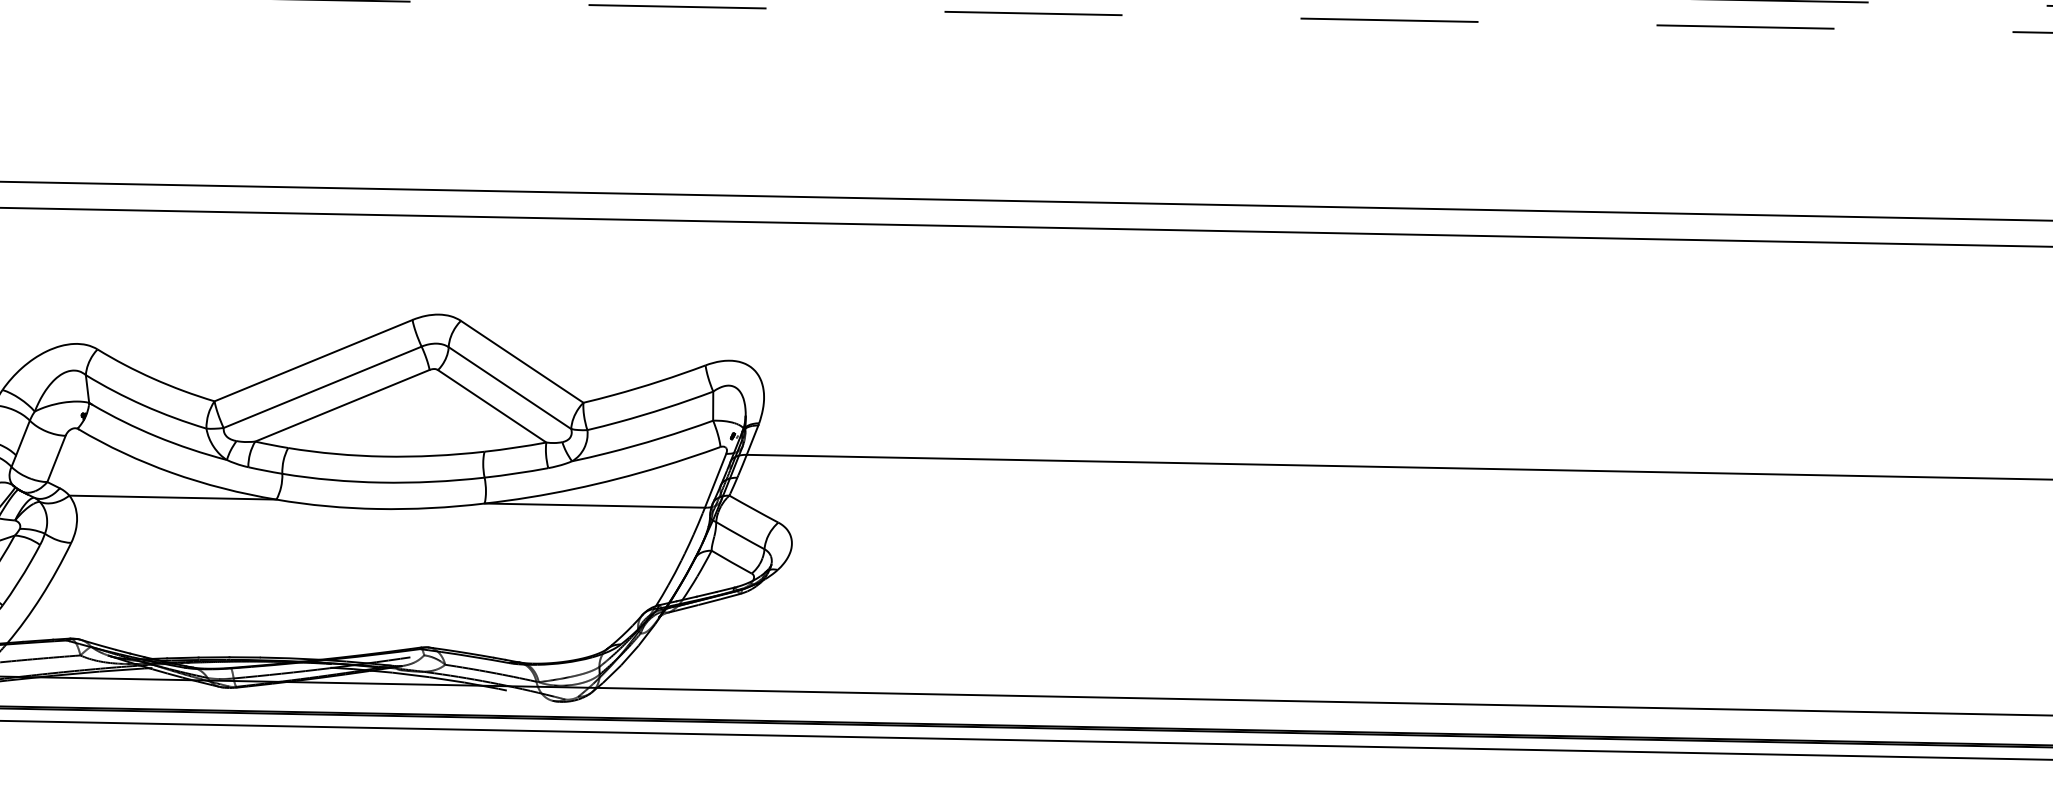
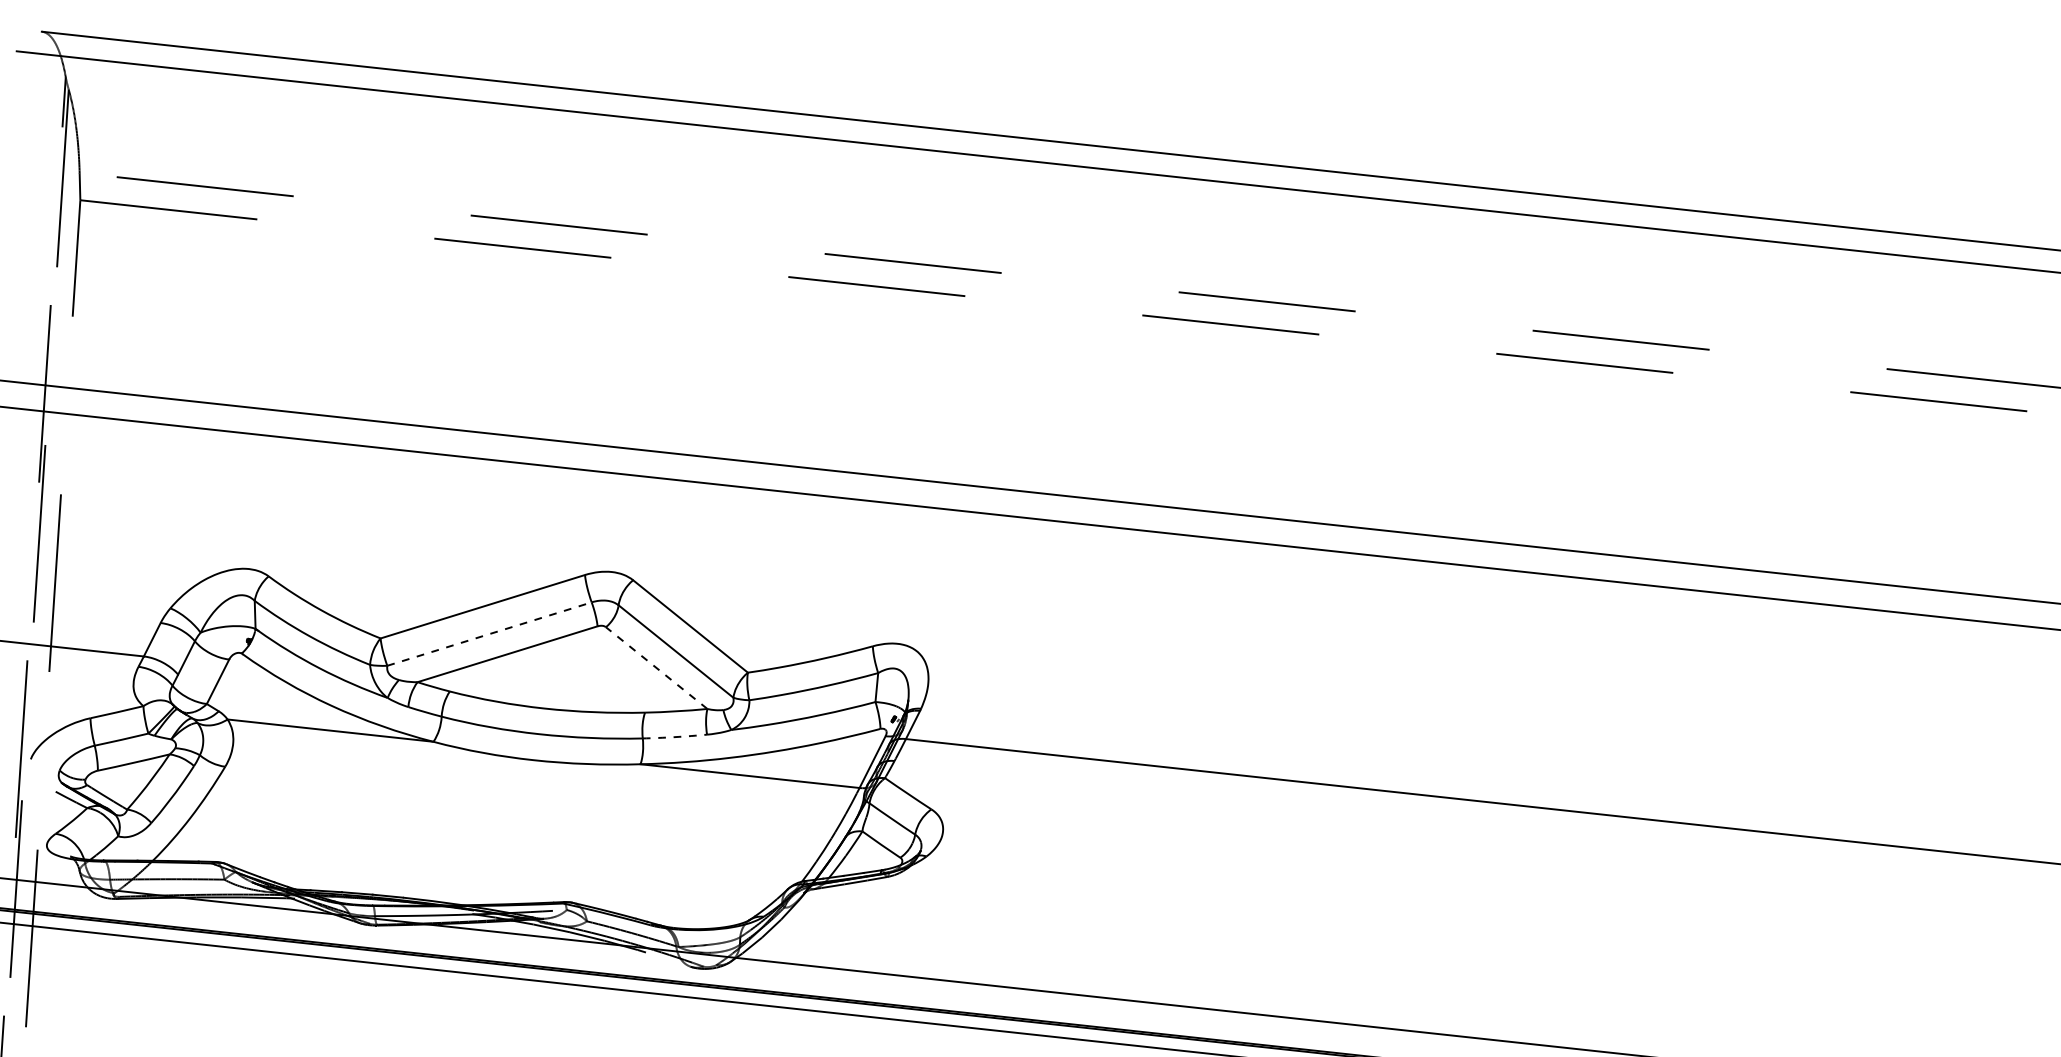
line: (322, 386) -> (489, 633), solid -> dashed
line: (491, 405) -> (656, 667), solid -> dashed
arc: (516, 473) -> (674, 737), solid -> dashed

